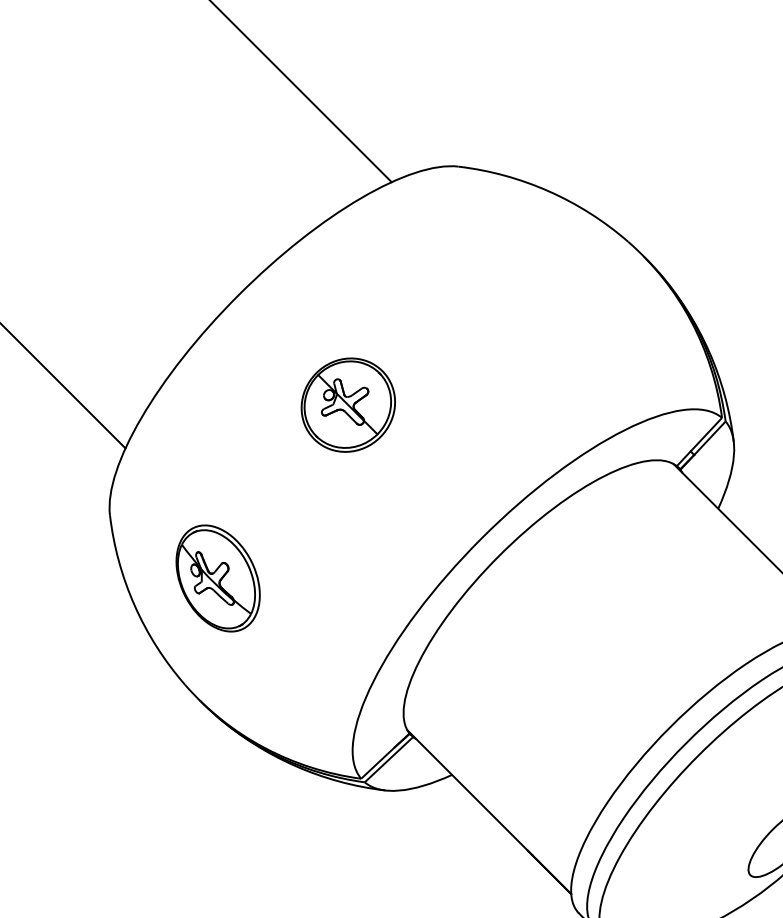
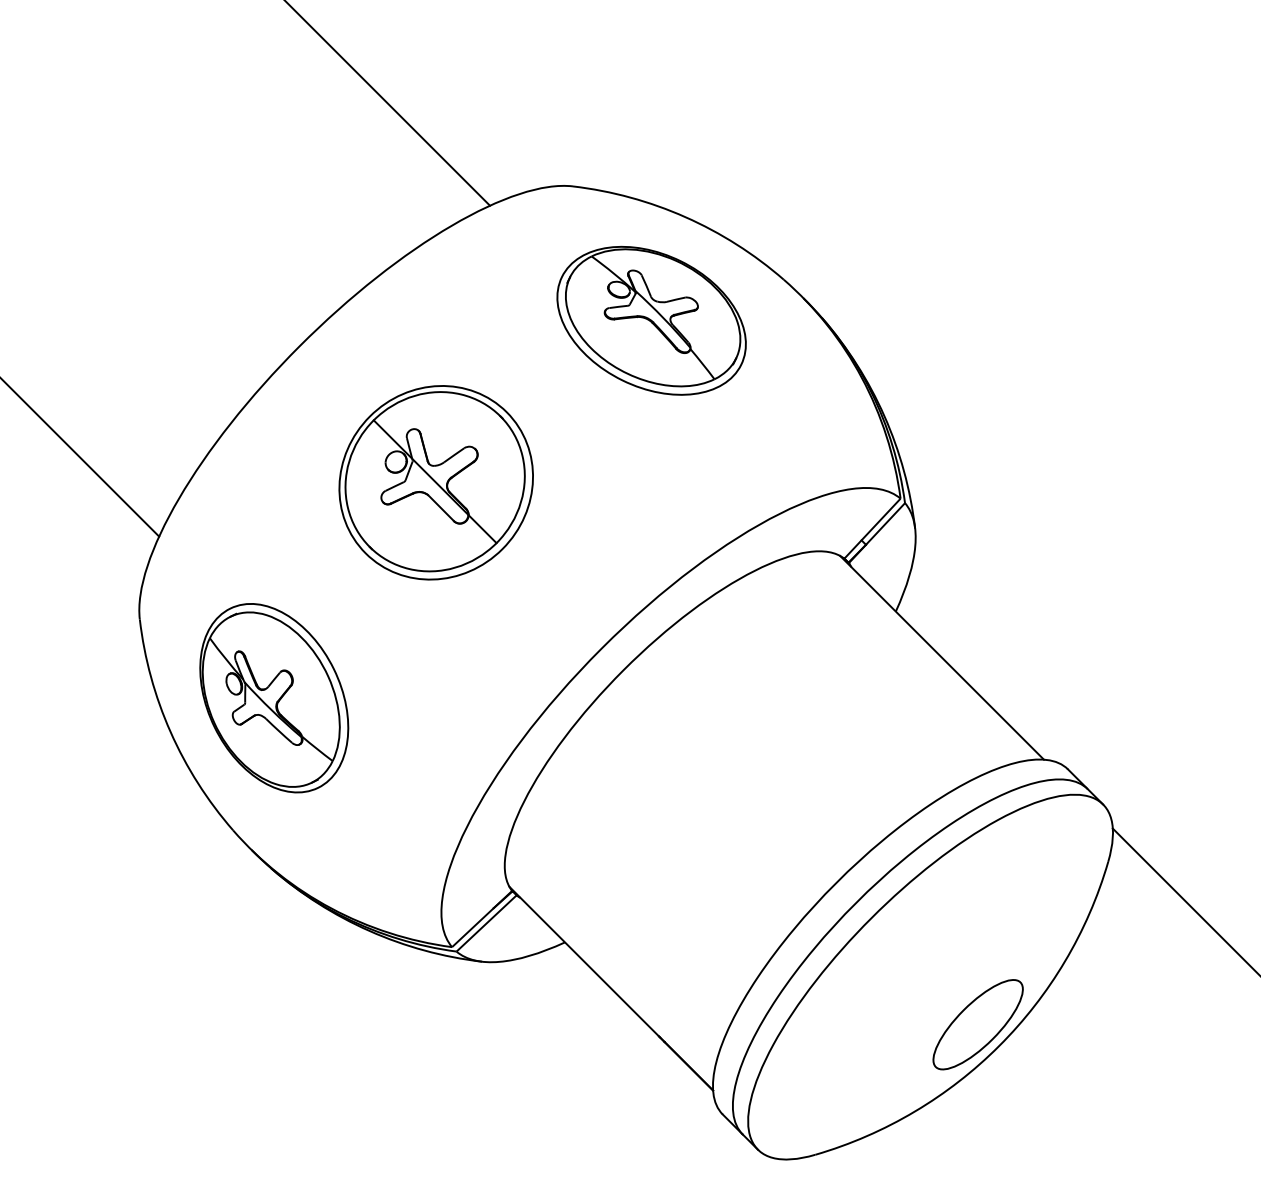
part: (521, 274) -> (651, 320), added
part: (347, 404) -> (435, 482), size x1.67
part: (218, 578) -> (274, 698), size x1.43

